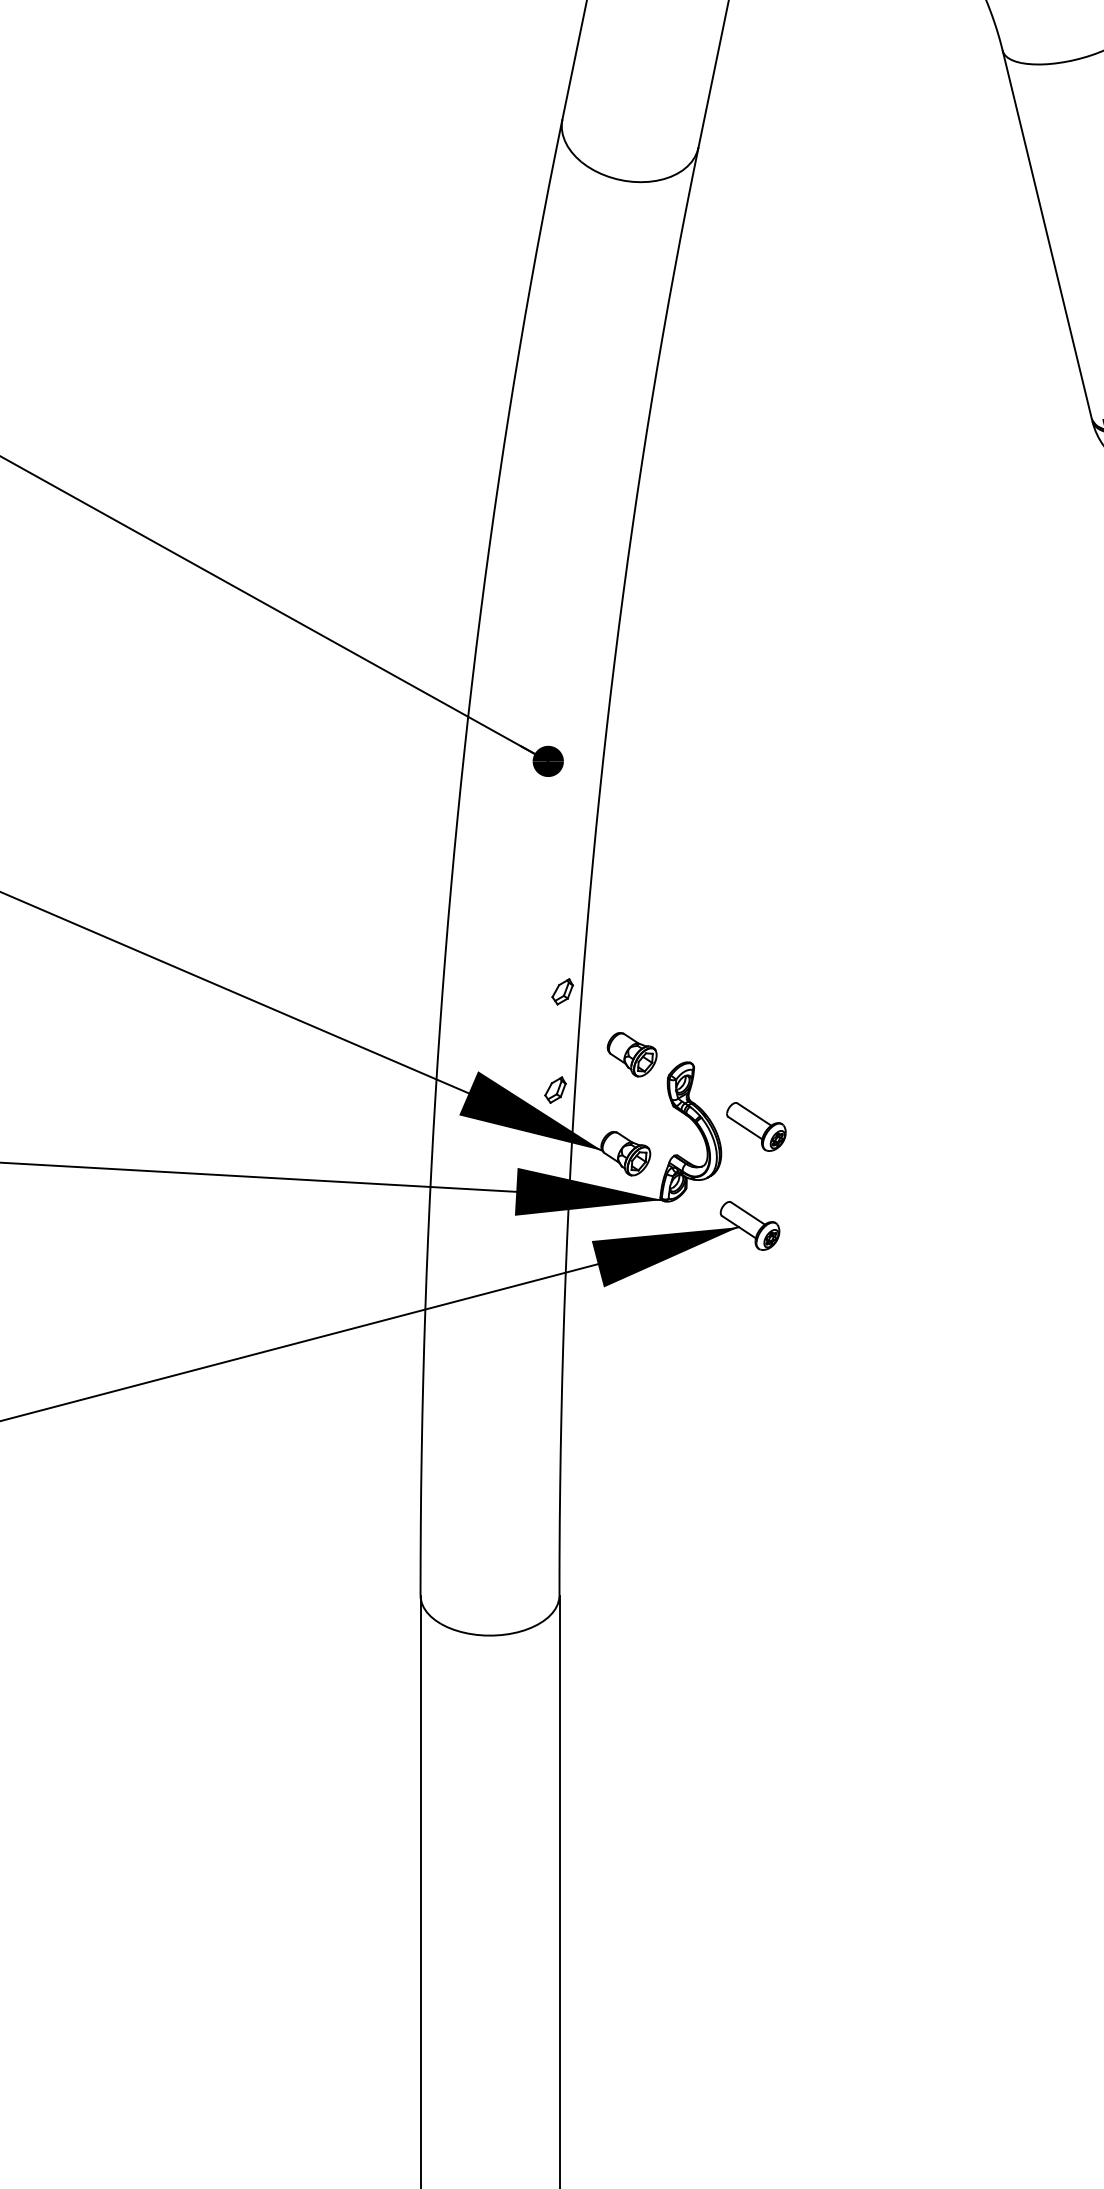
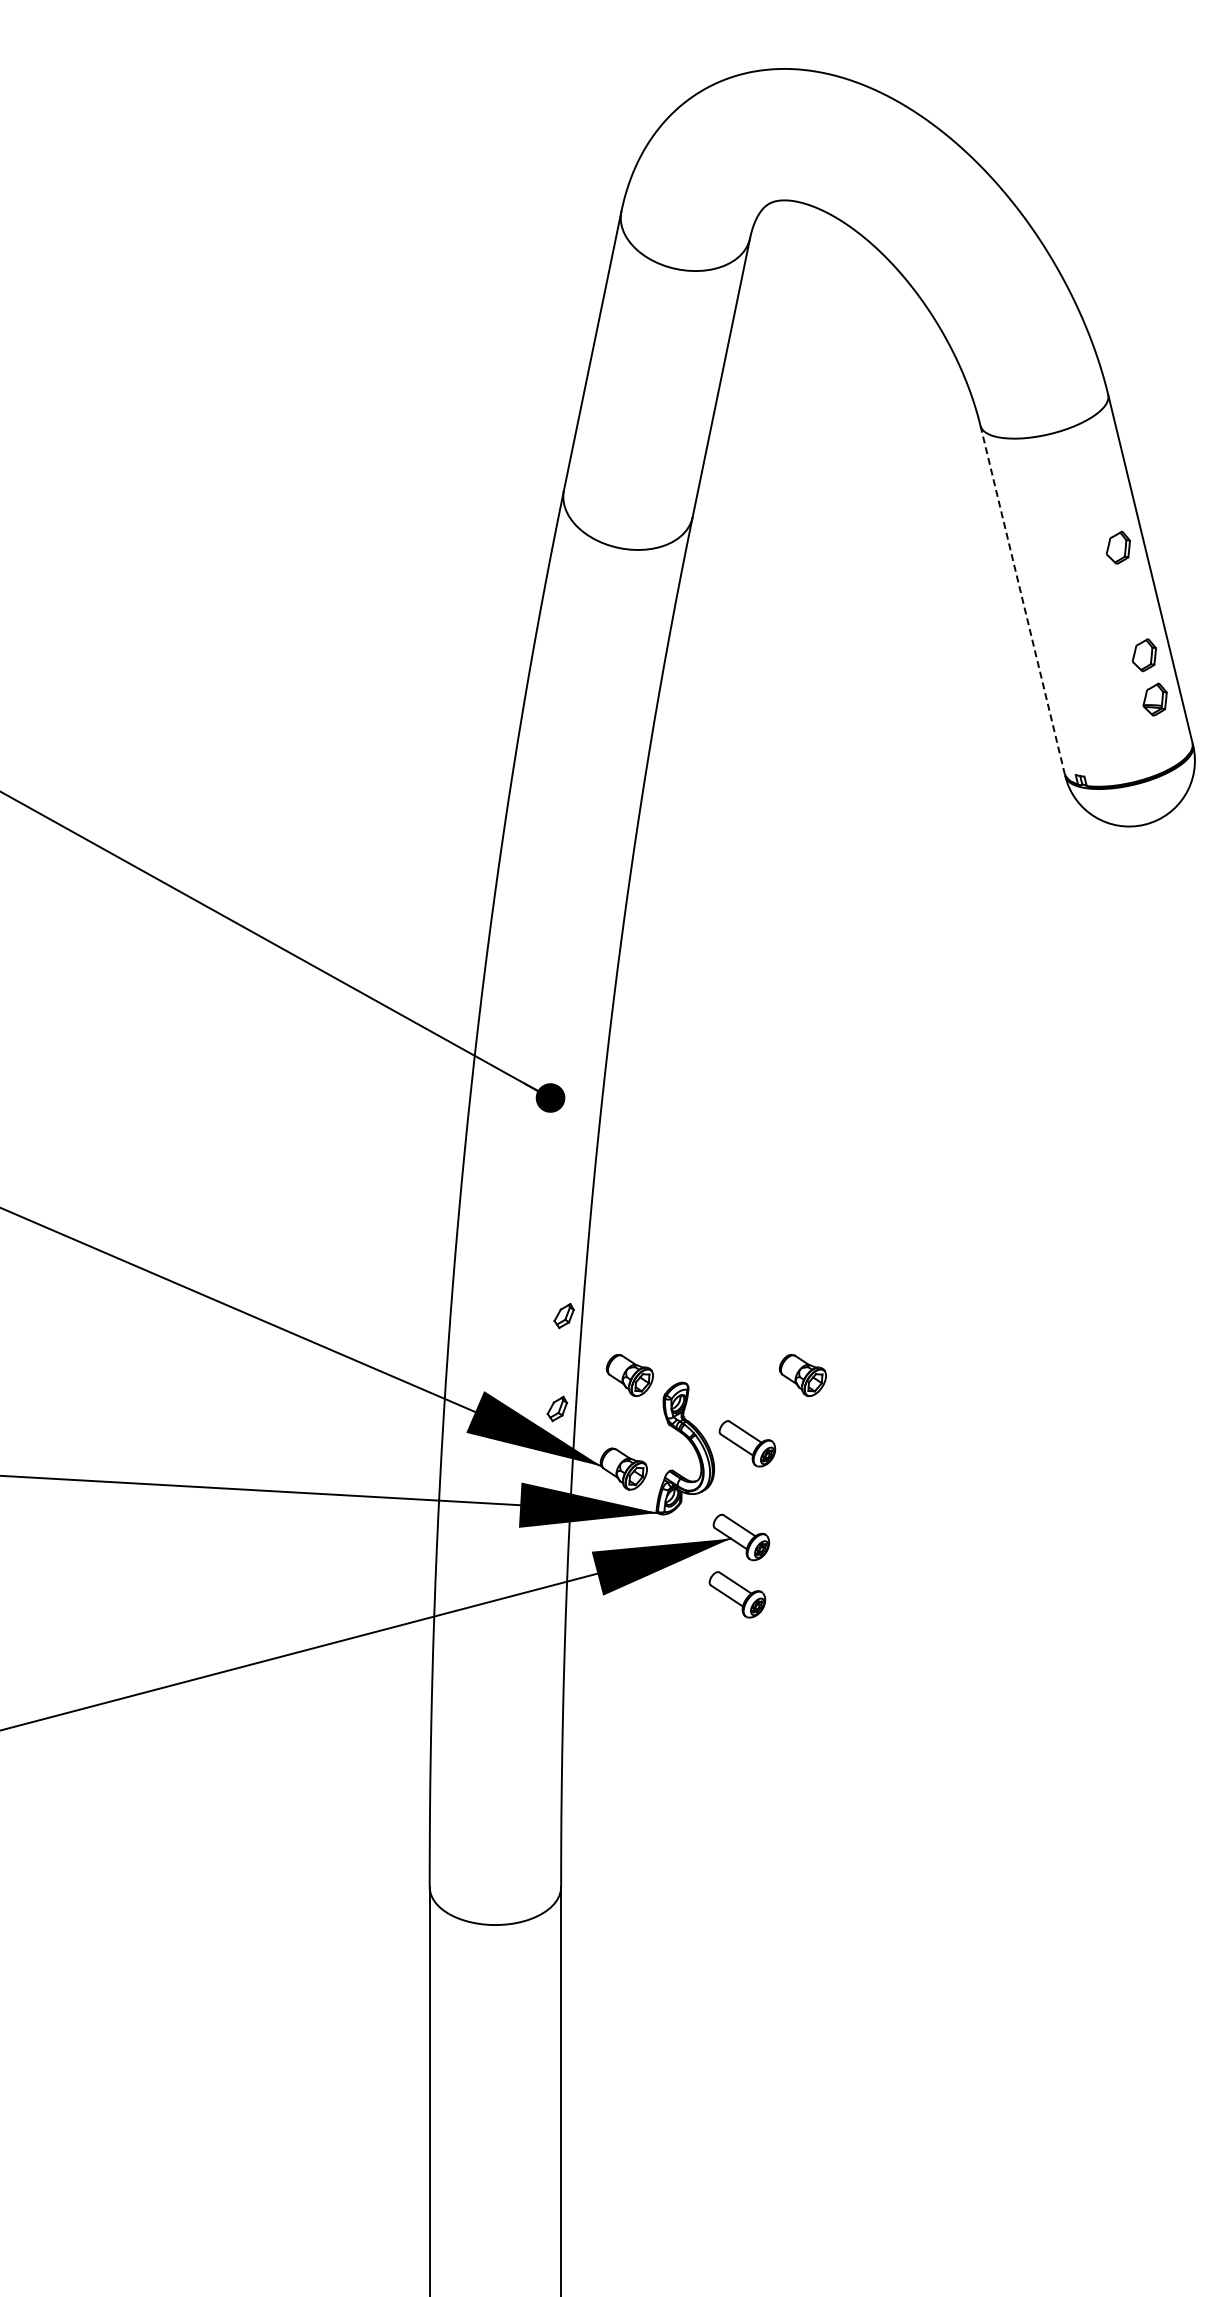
line: (1047, 235) -> (1022, 600), solid -> dashed
part: (814, 1054) -> (802, 1375), added
part: (745, 1286) -> (737, 1594), added

